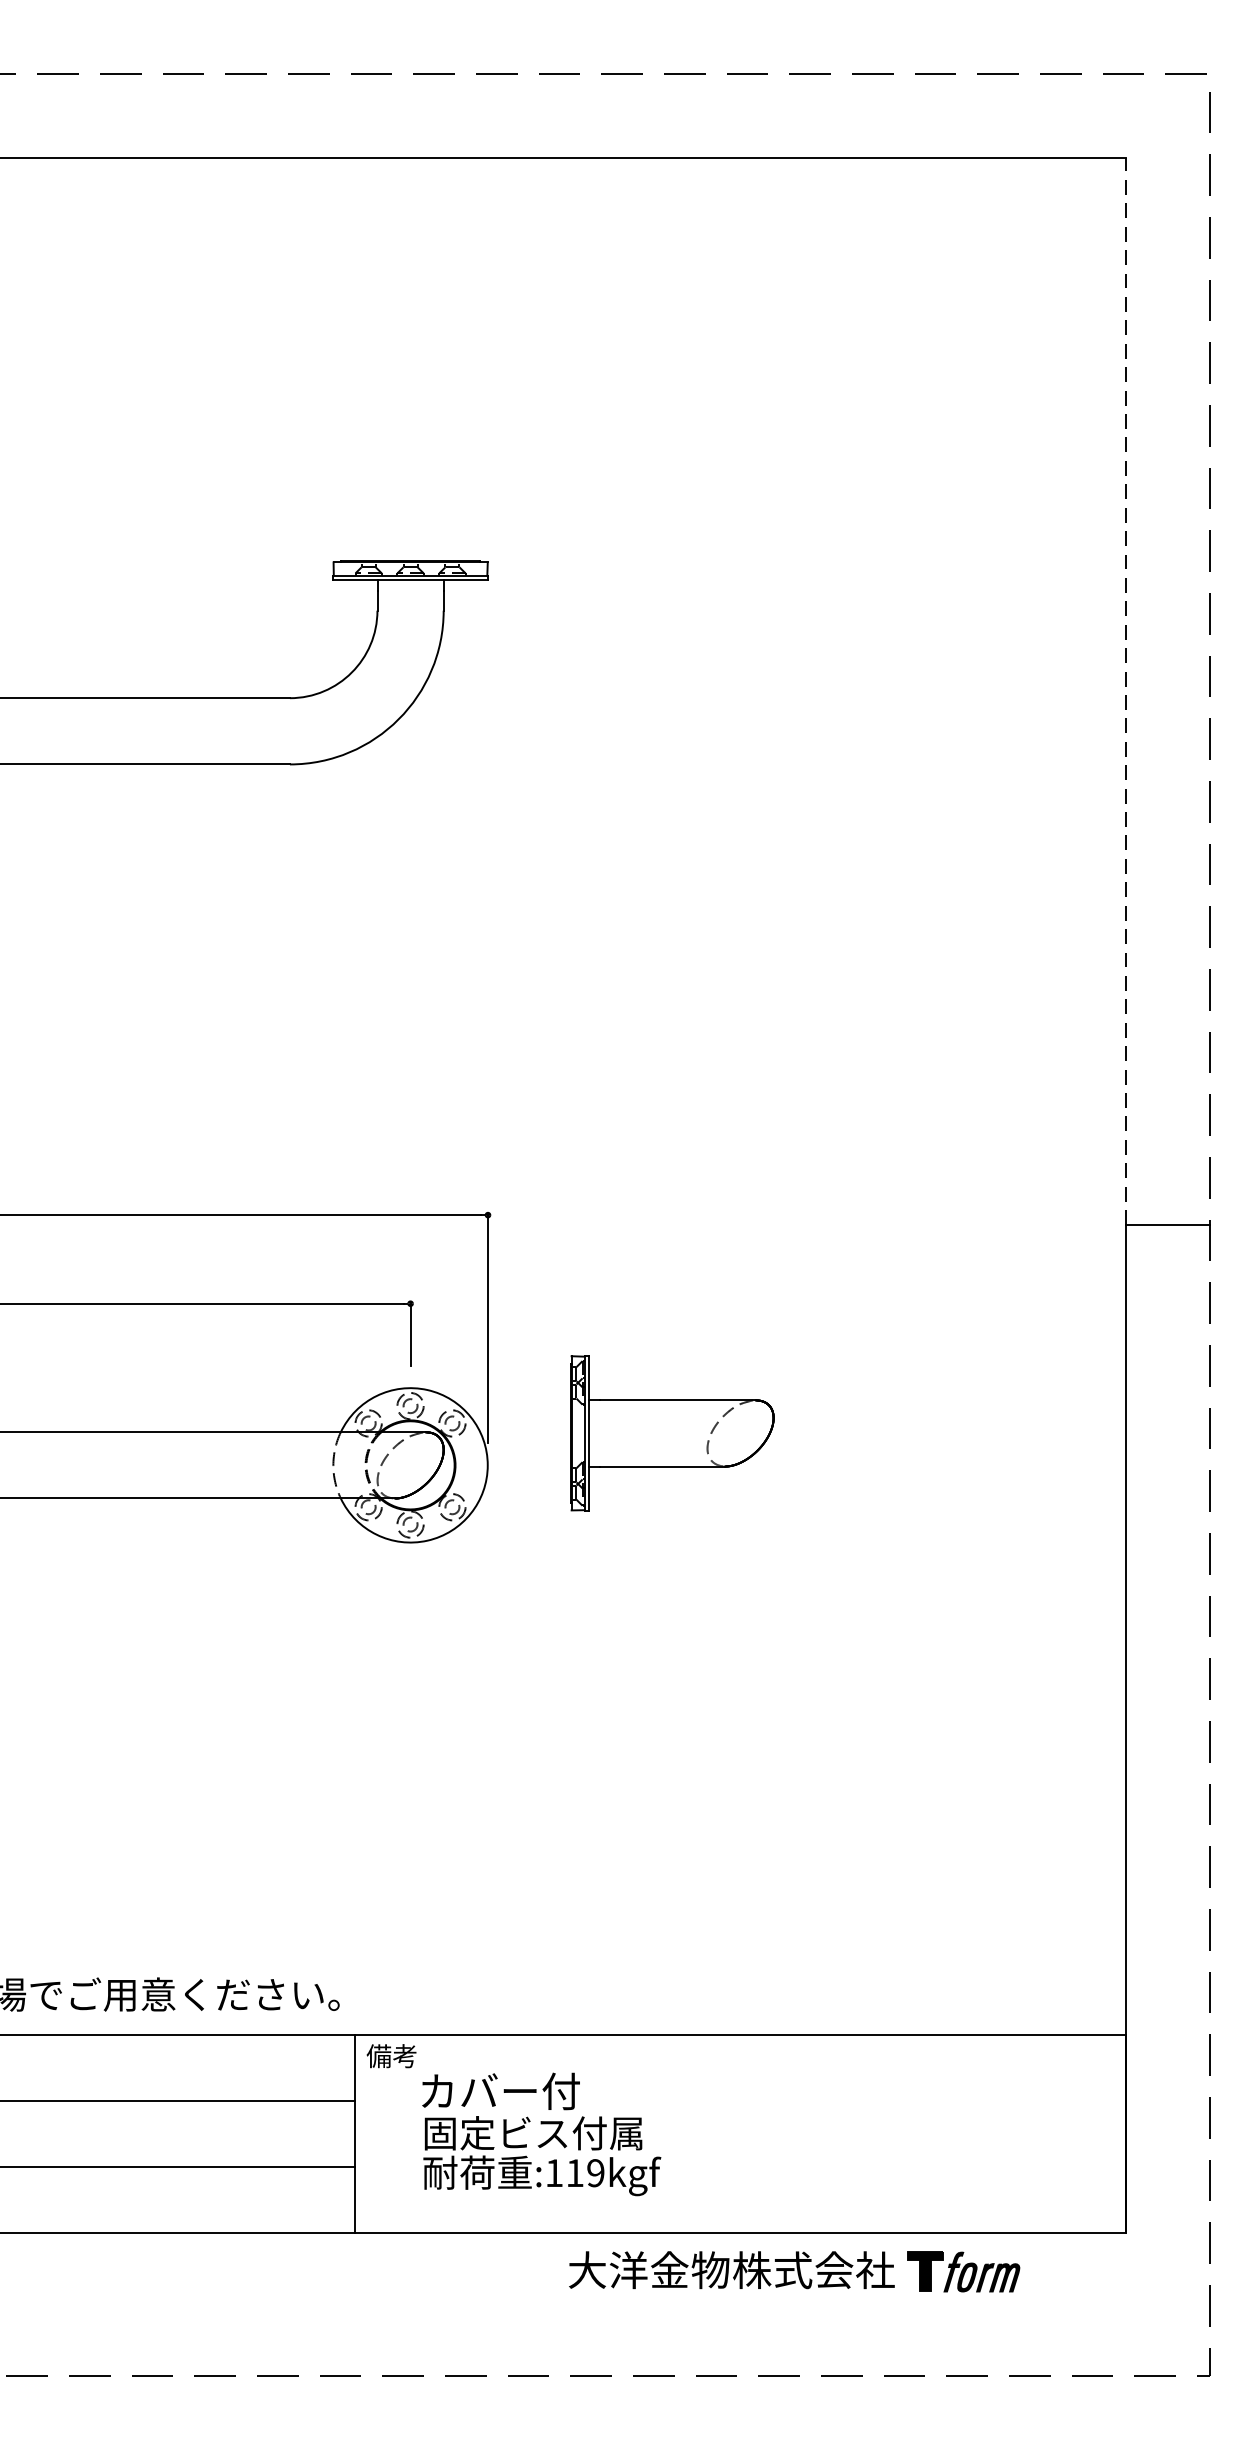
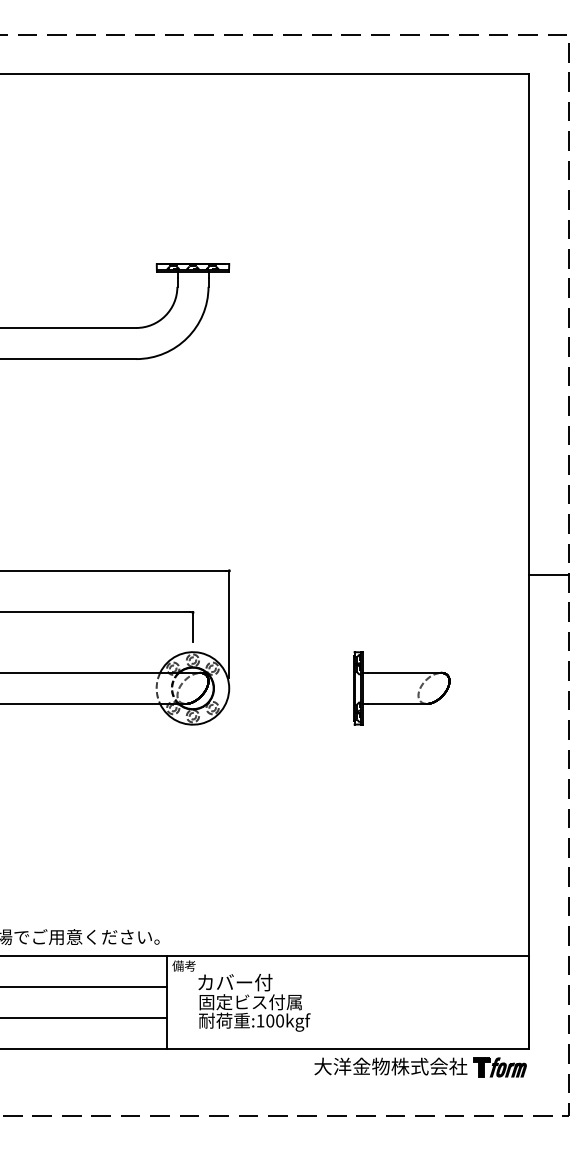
line: (1126, 690) -> (529, 324), dashed -> solid
part: (671, 1433) -> (401, 688), moved
text: (584, 2172) -> (274, 1020), :119kgf -> :100kgf
part: (794, 2272) -> (420, 1067), moved

